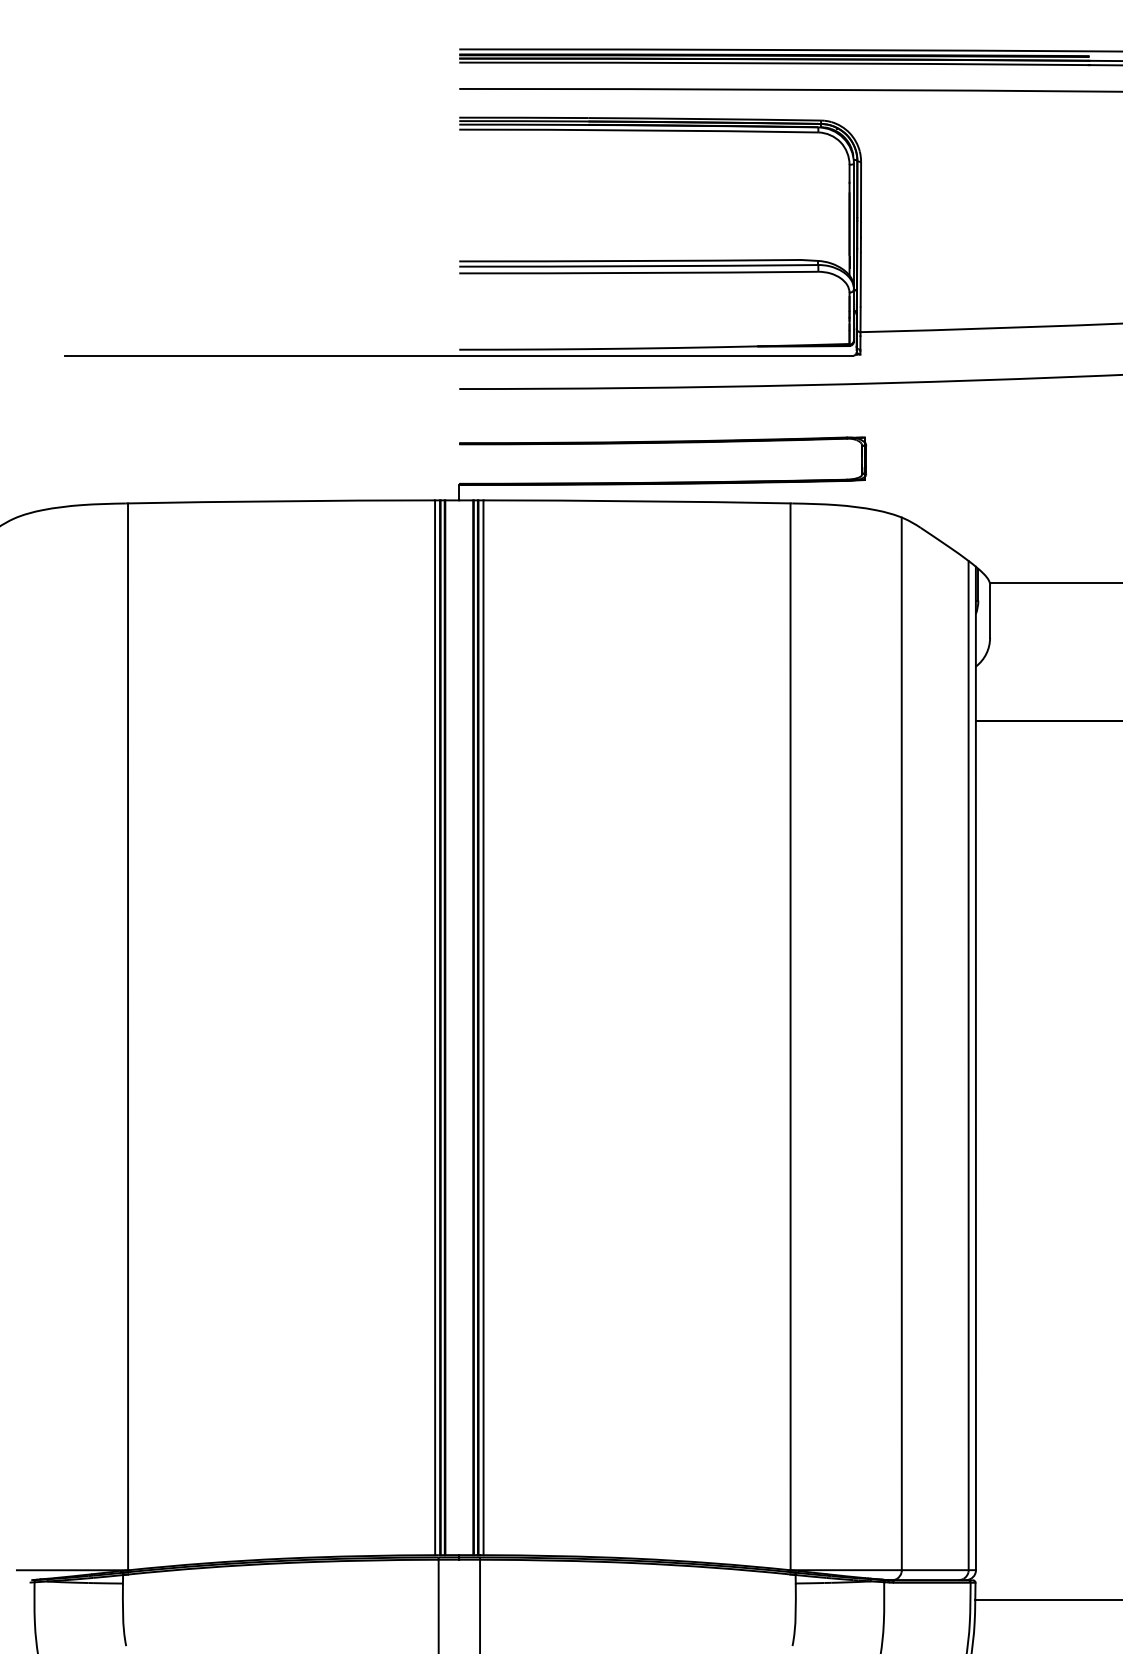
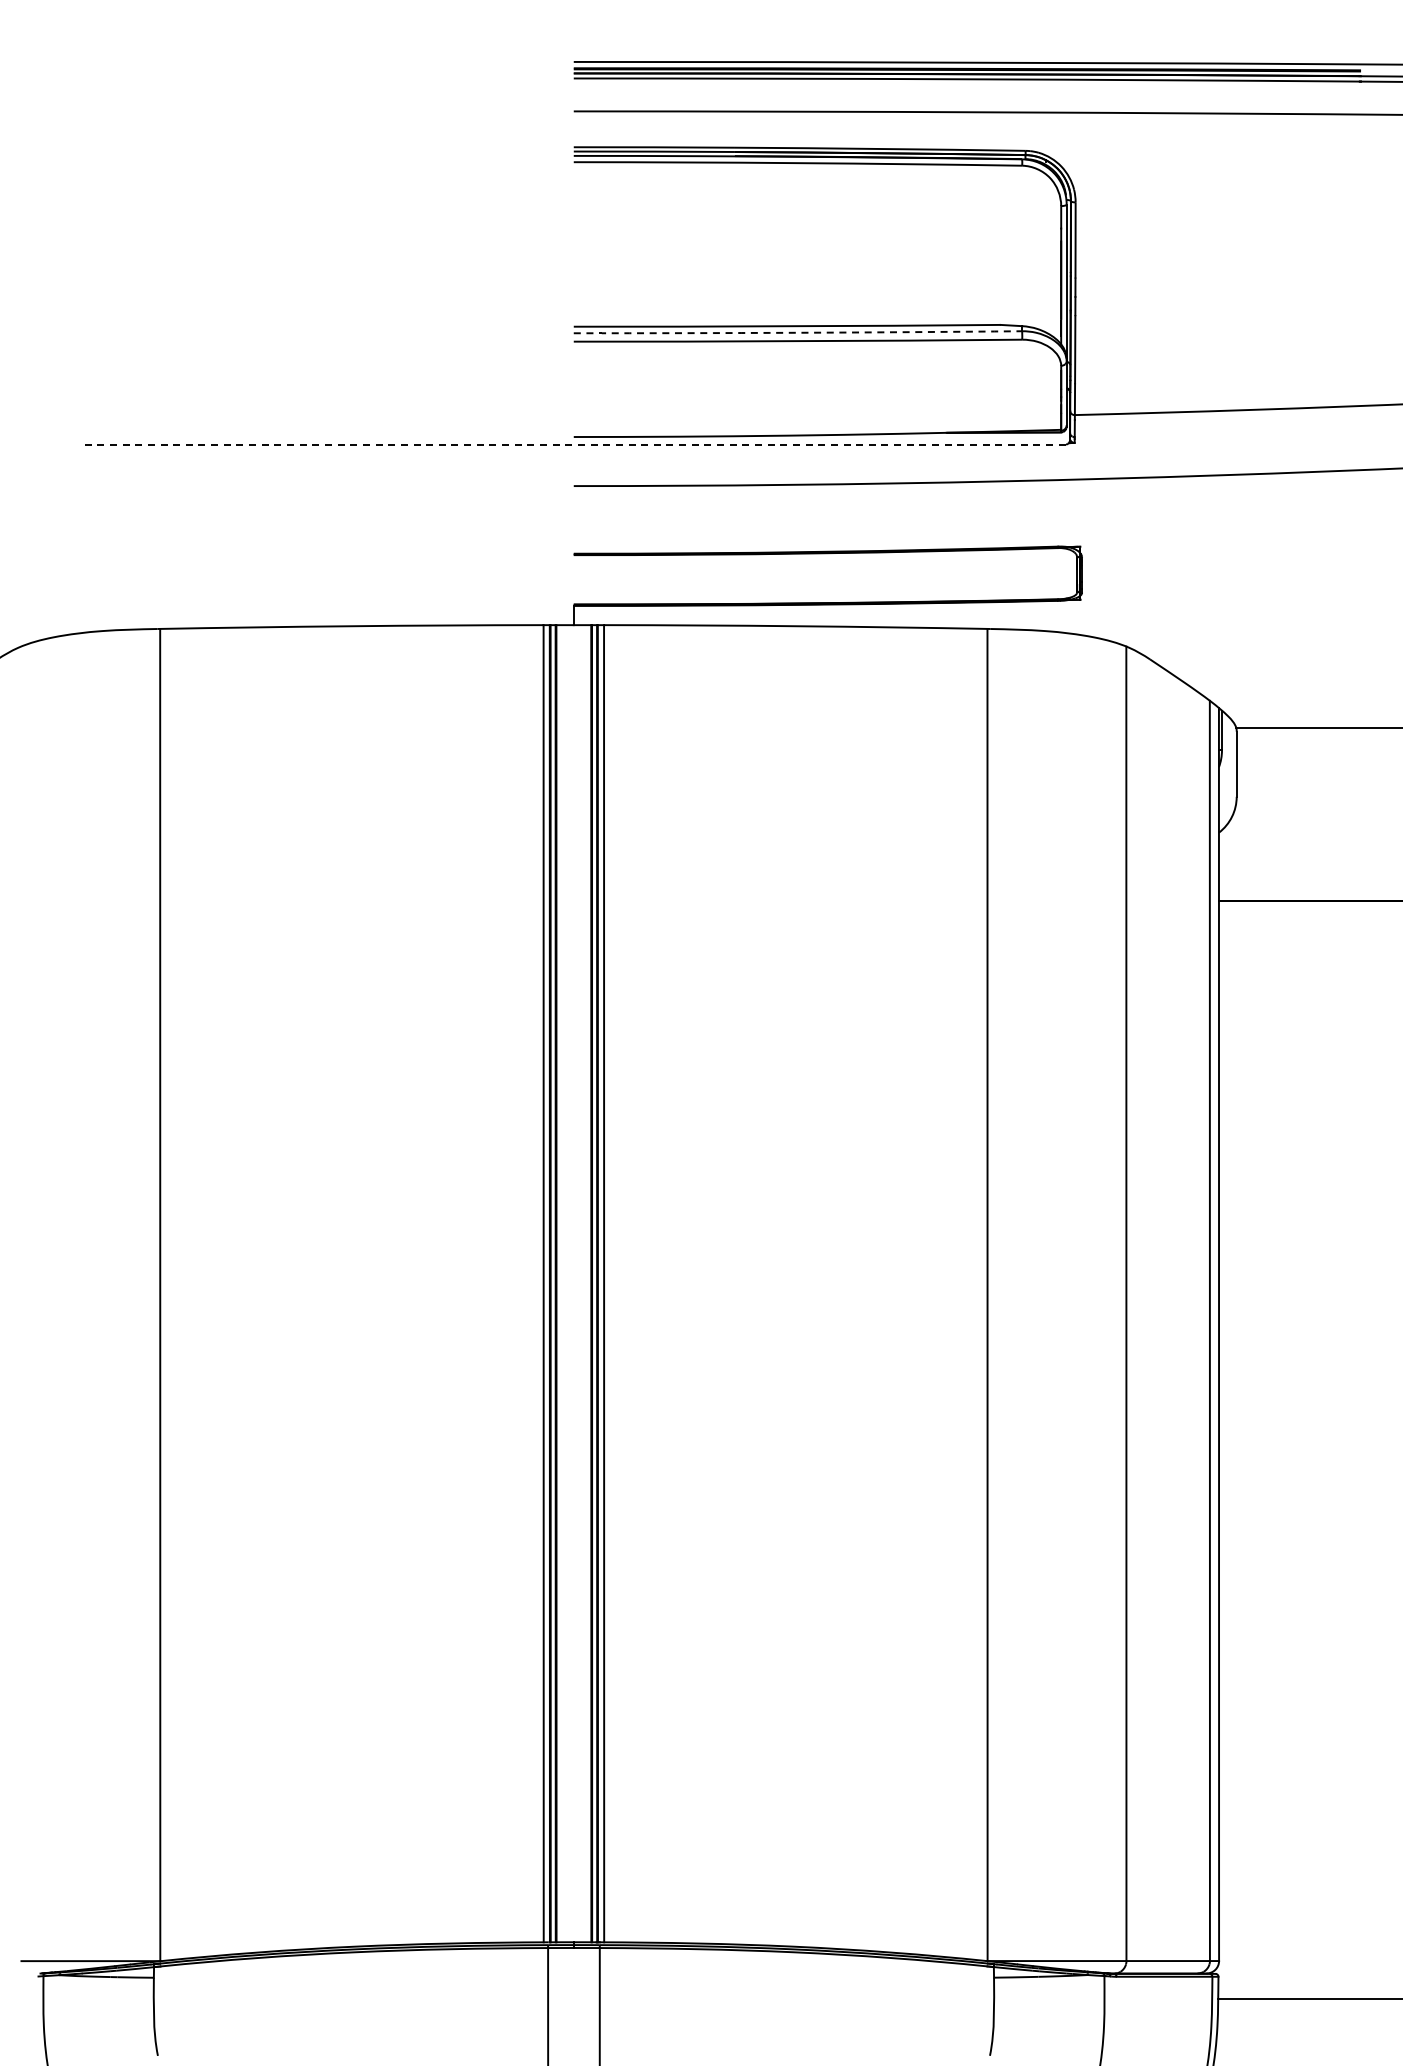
arc: (638, 266) -> (797, 332), solid -> dashed
line: (458, 355) -> (573, 444), solid -> dashed

